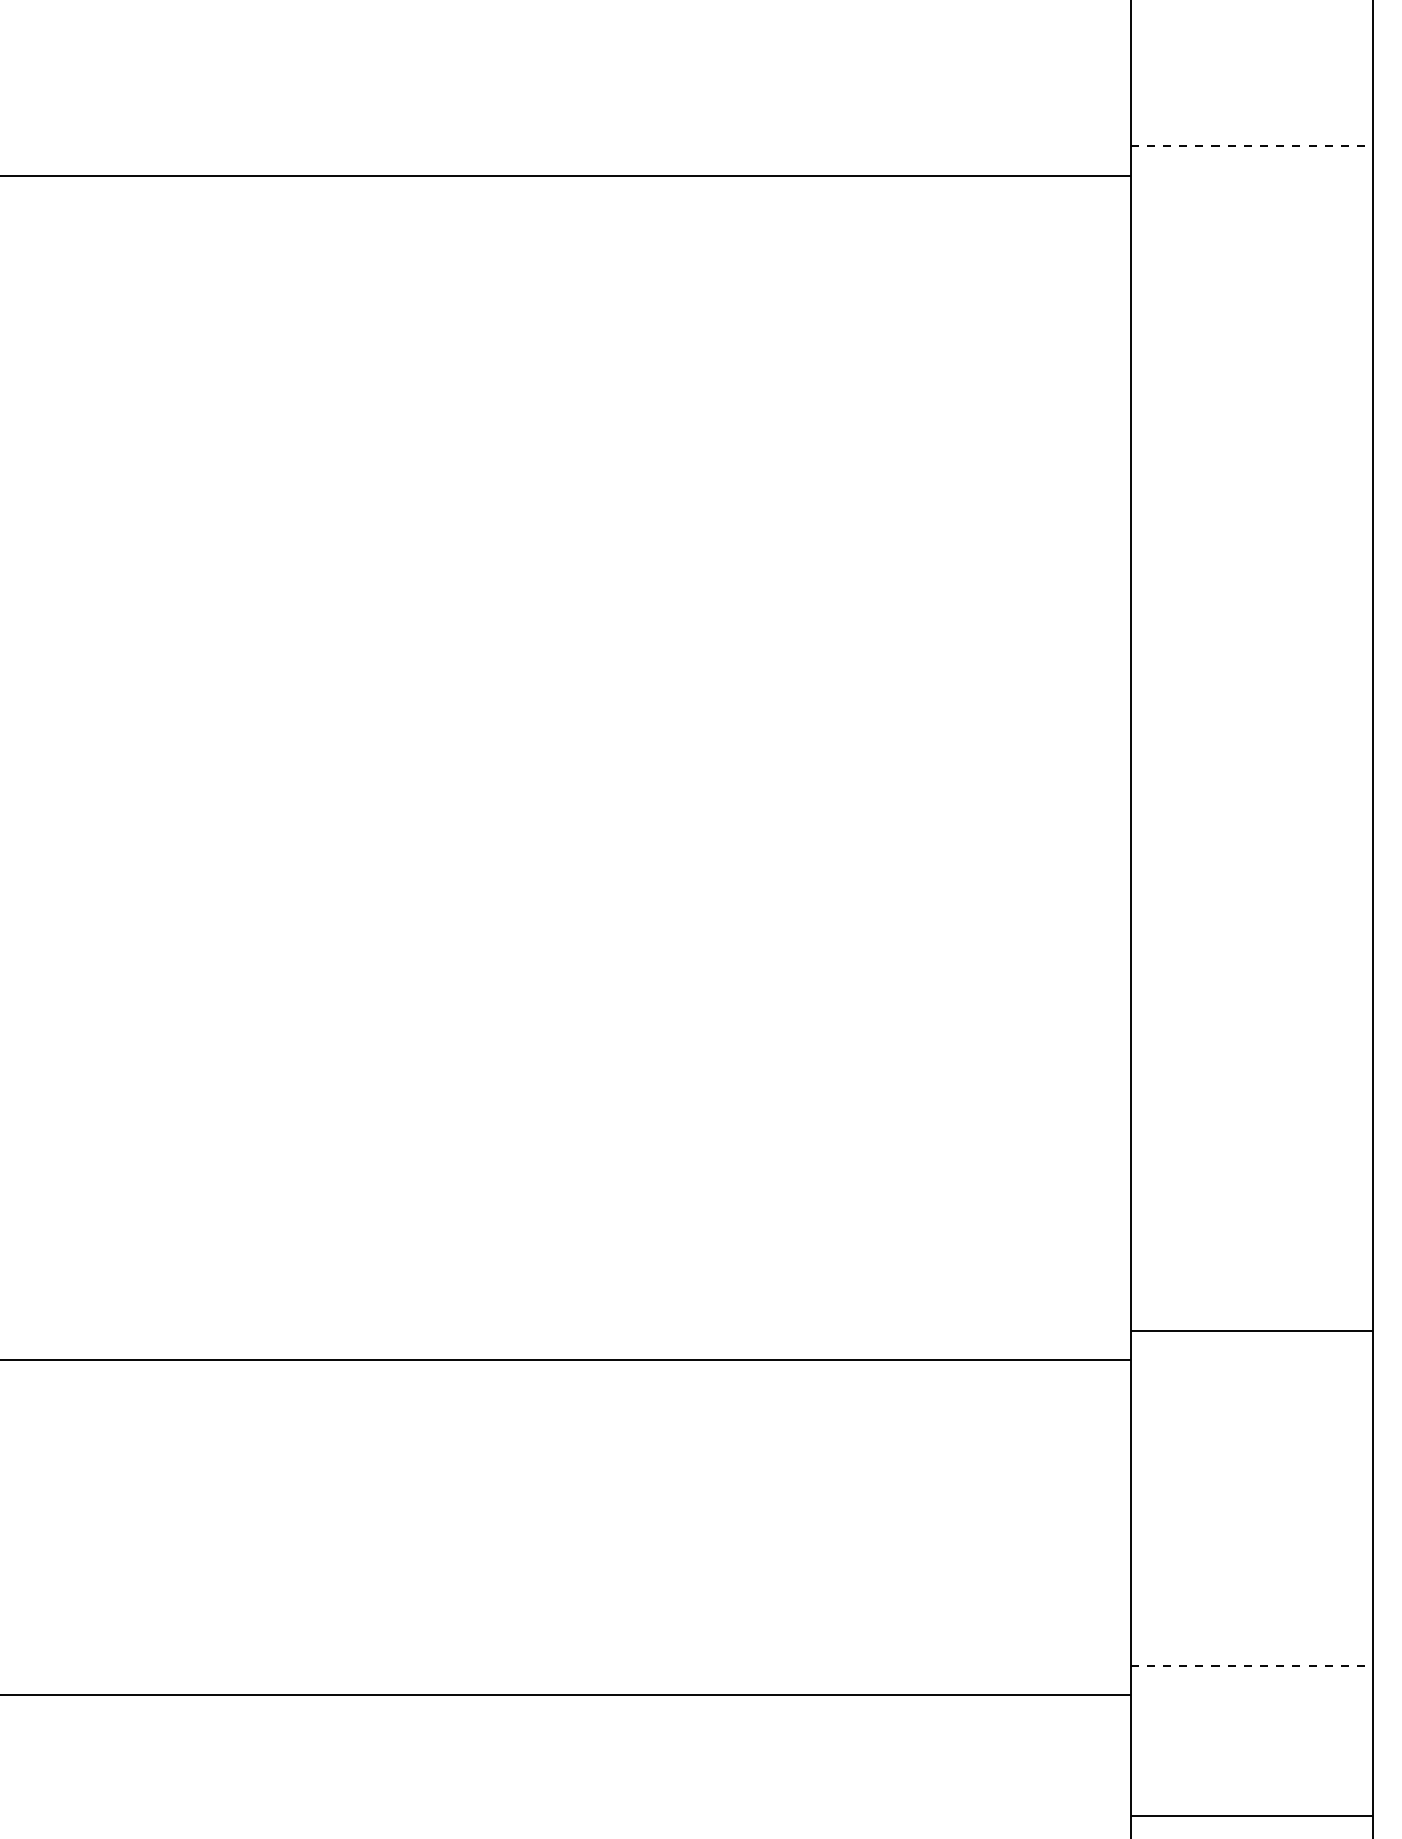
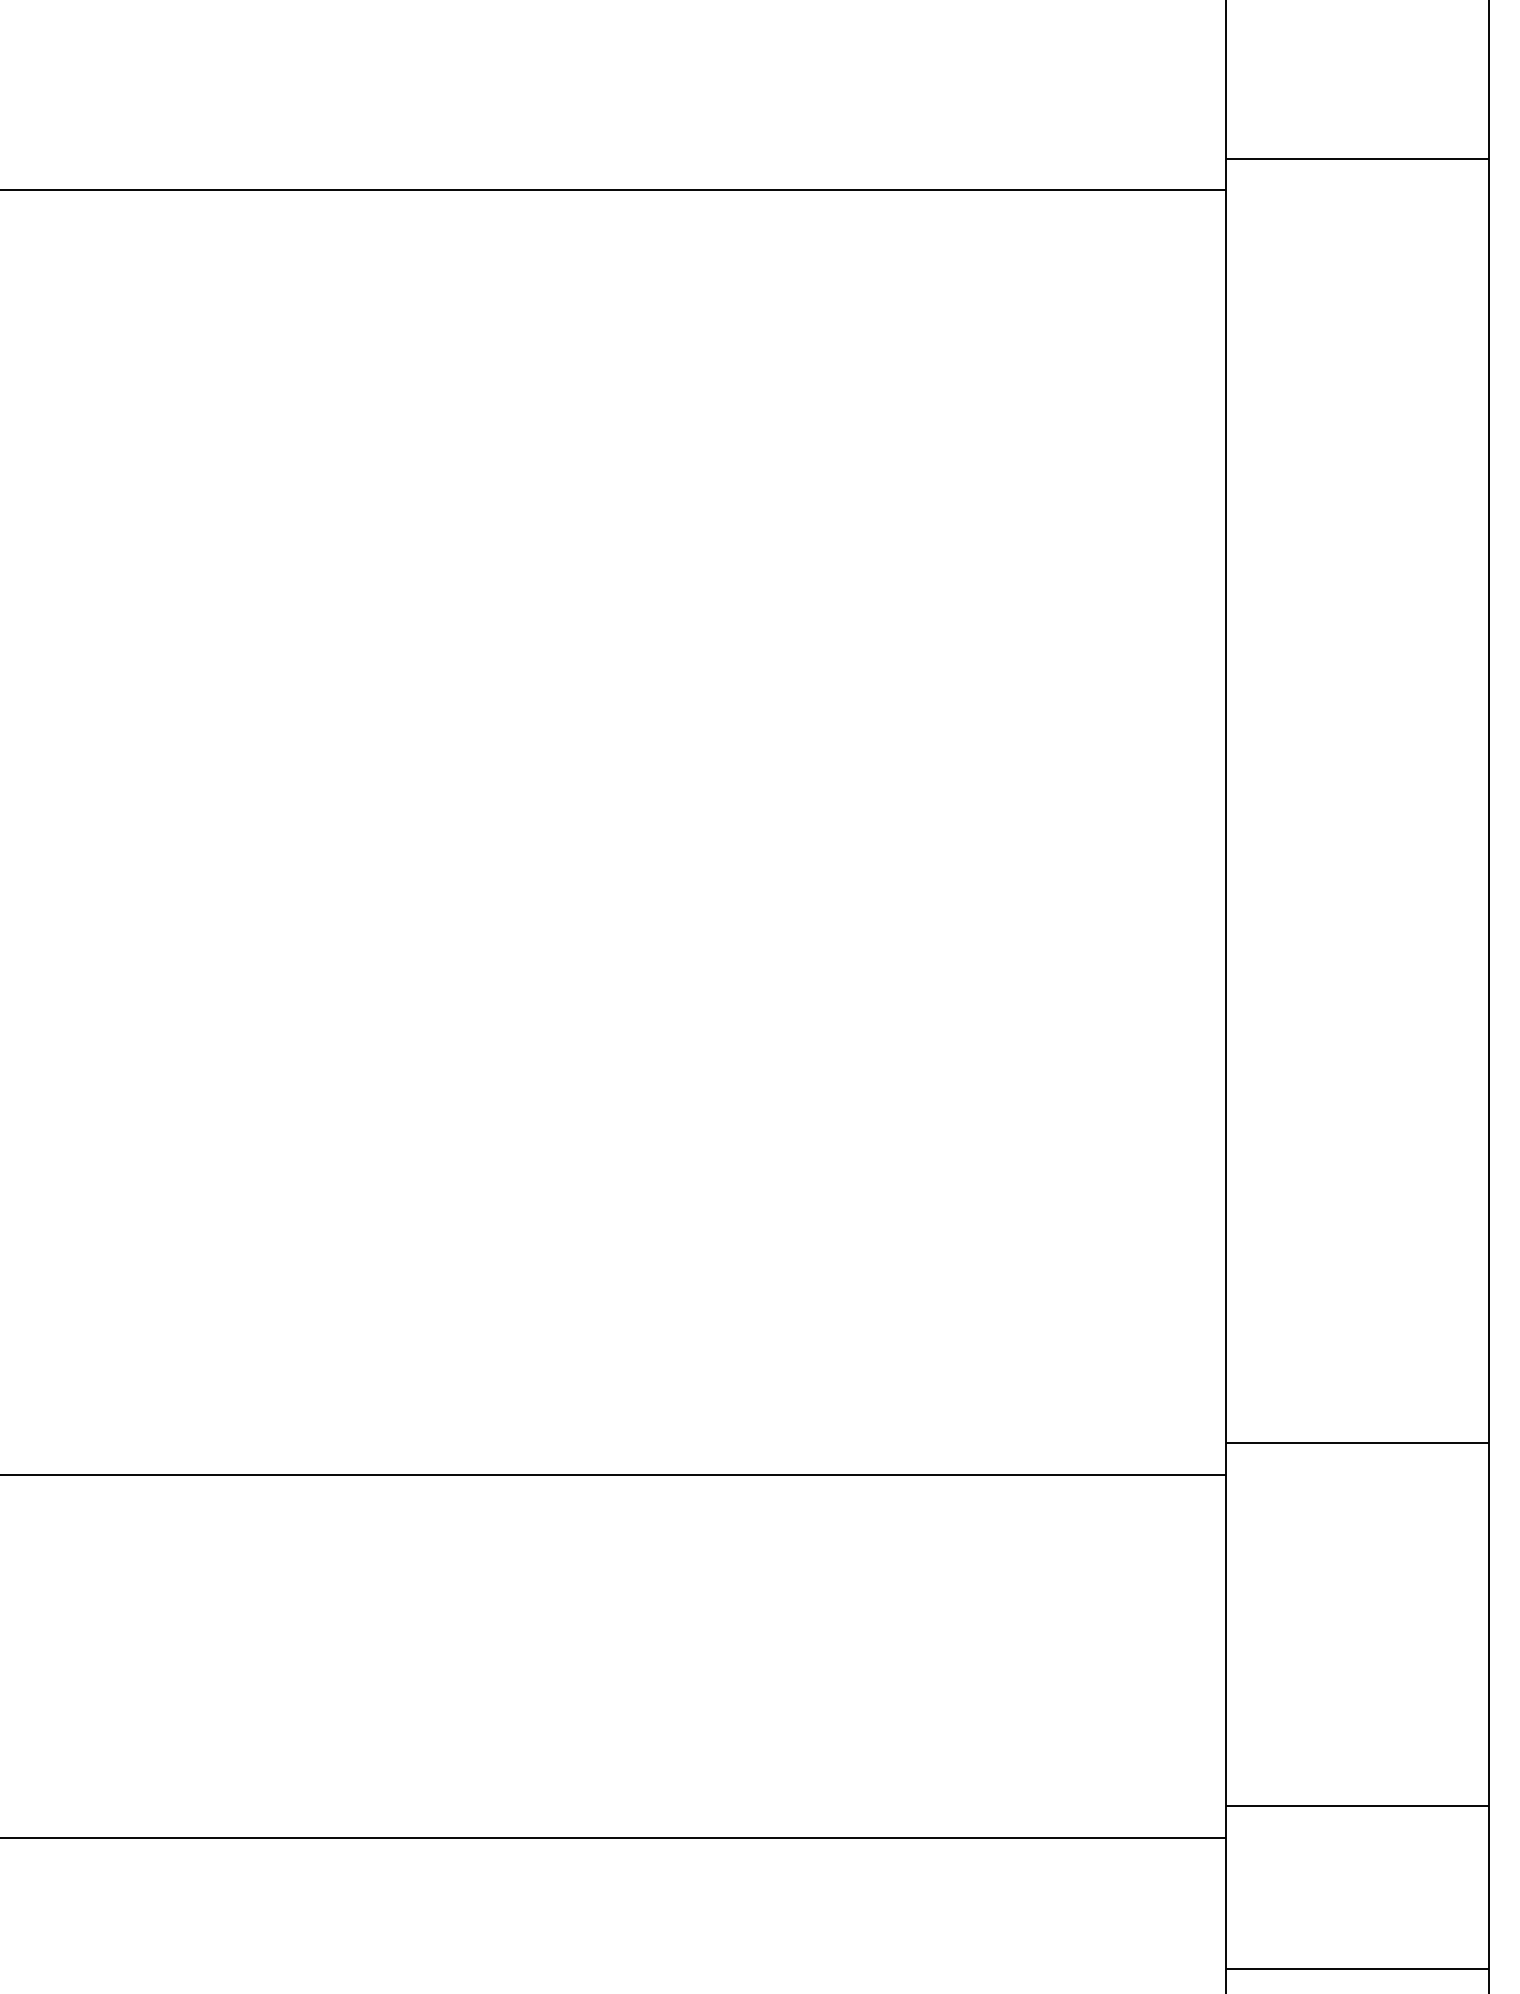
line: (1252, 146) -> (1357, 158), dashed -> solid
line: (1252, 1665) -> (1357, 1805), dashed -> solid

